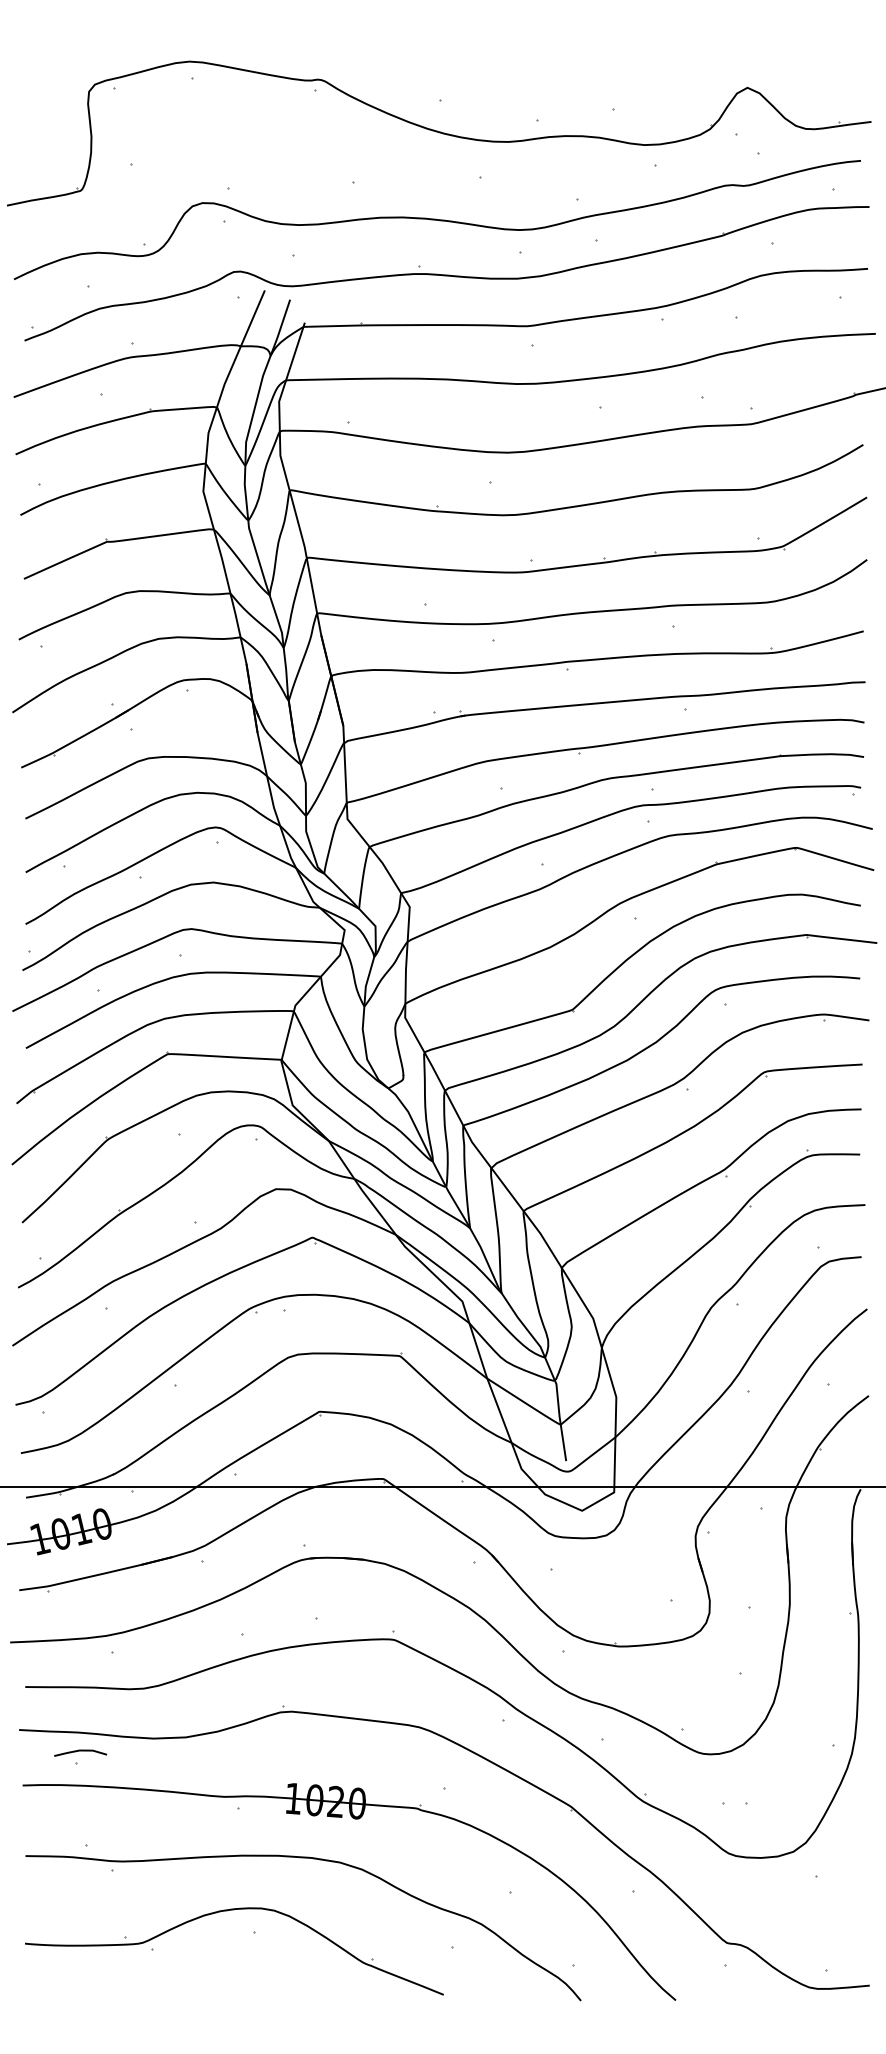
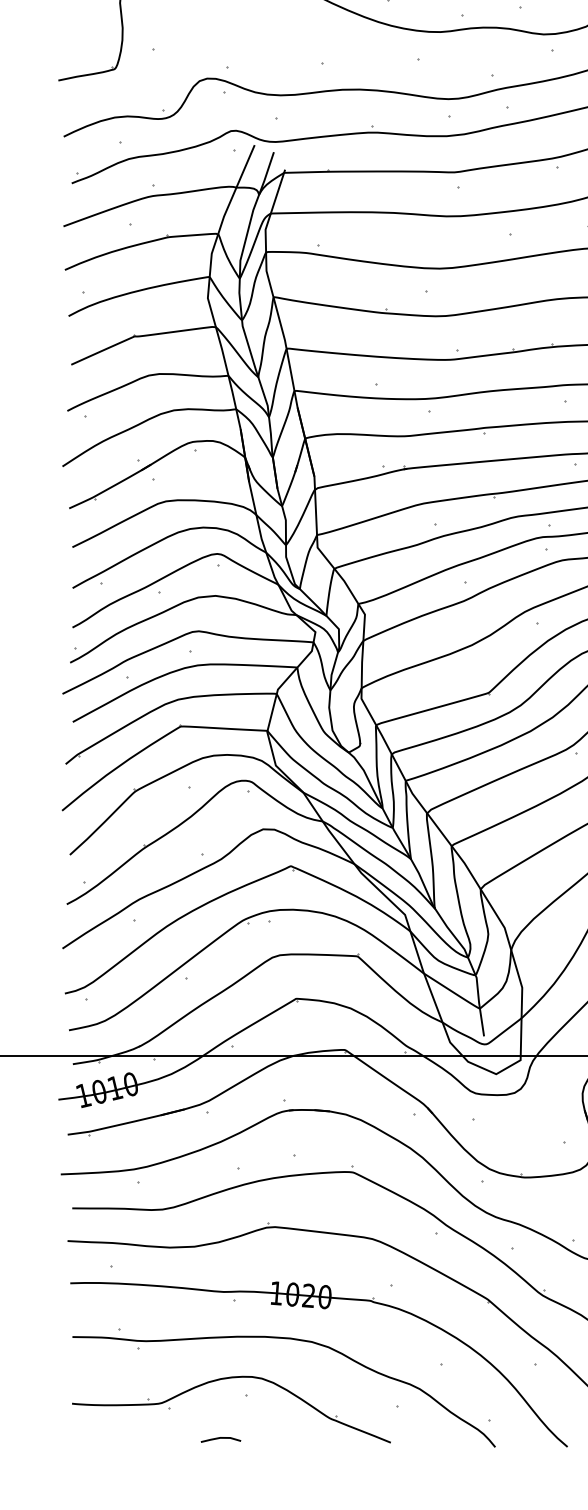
line: (80, 1751) -> (220, 1438), moved

